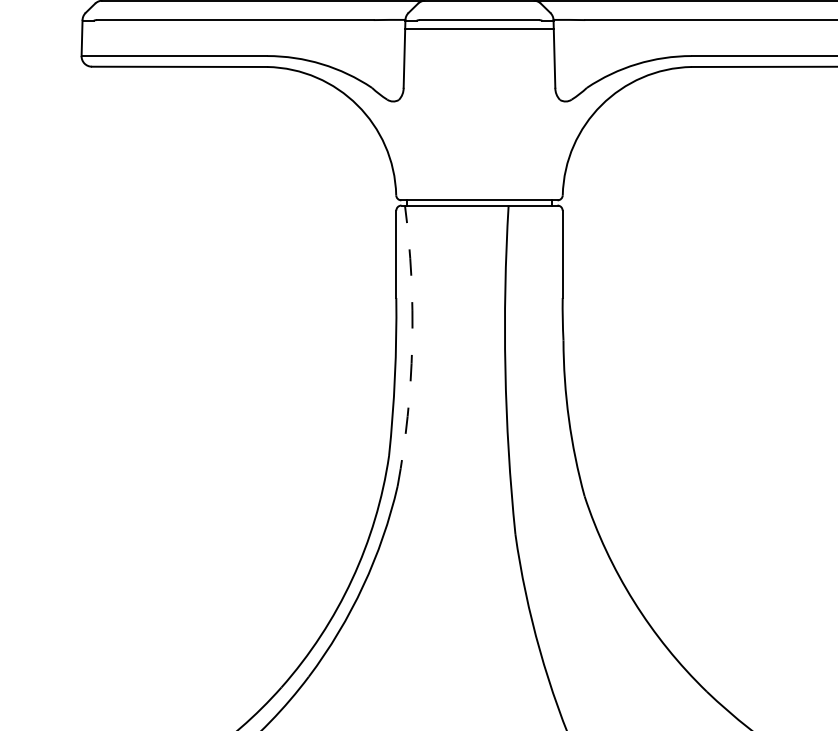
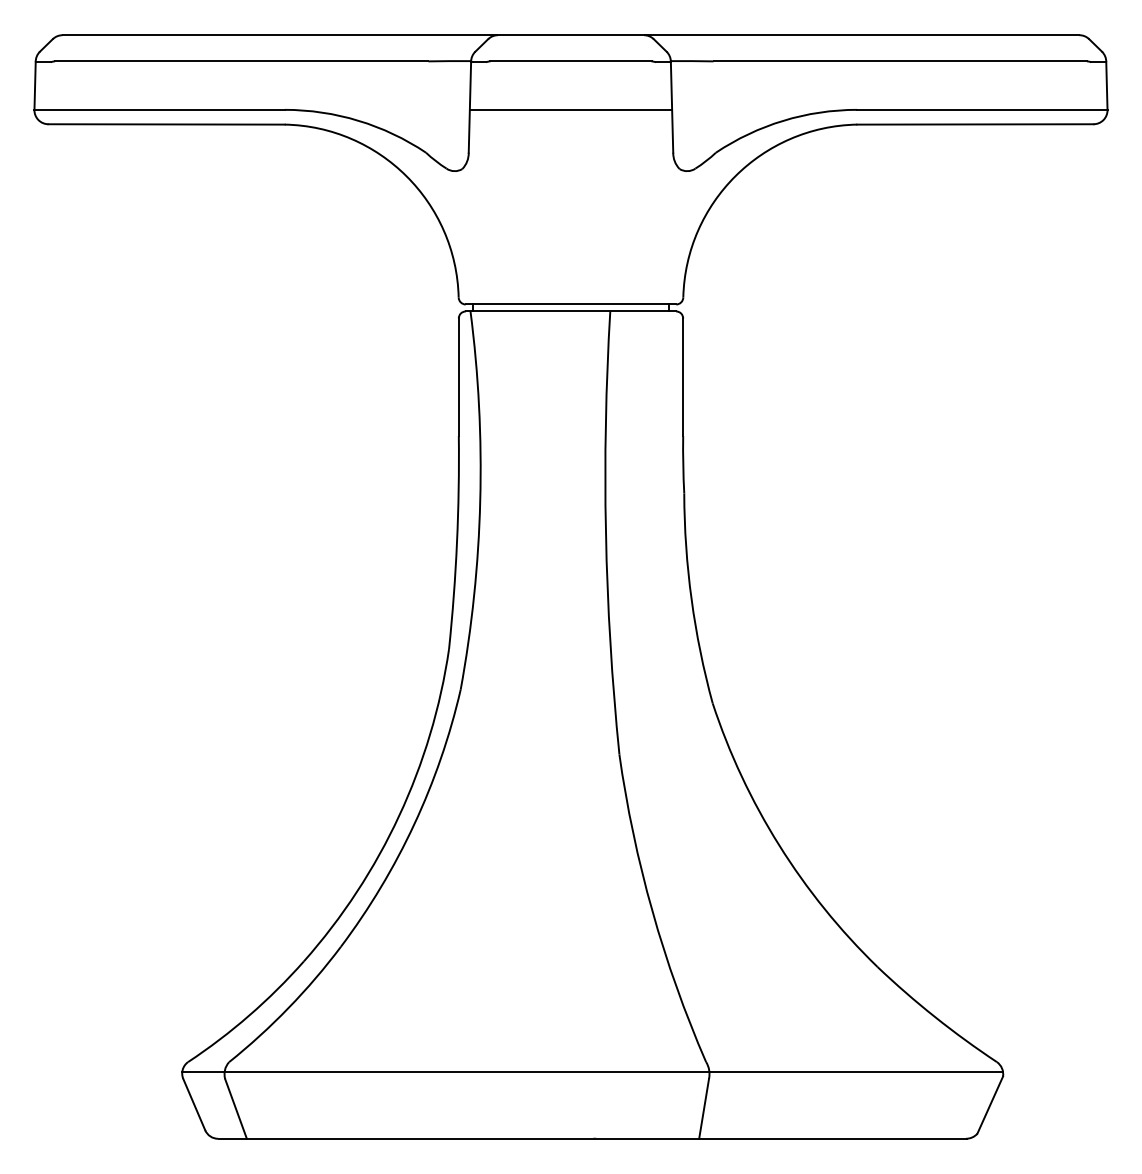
line: (479, 29) -> (570, 109), moved
arc: (412, 346) -> (480, 501), dashed -> solid

